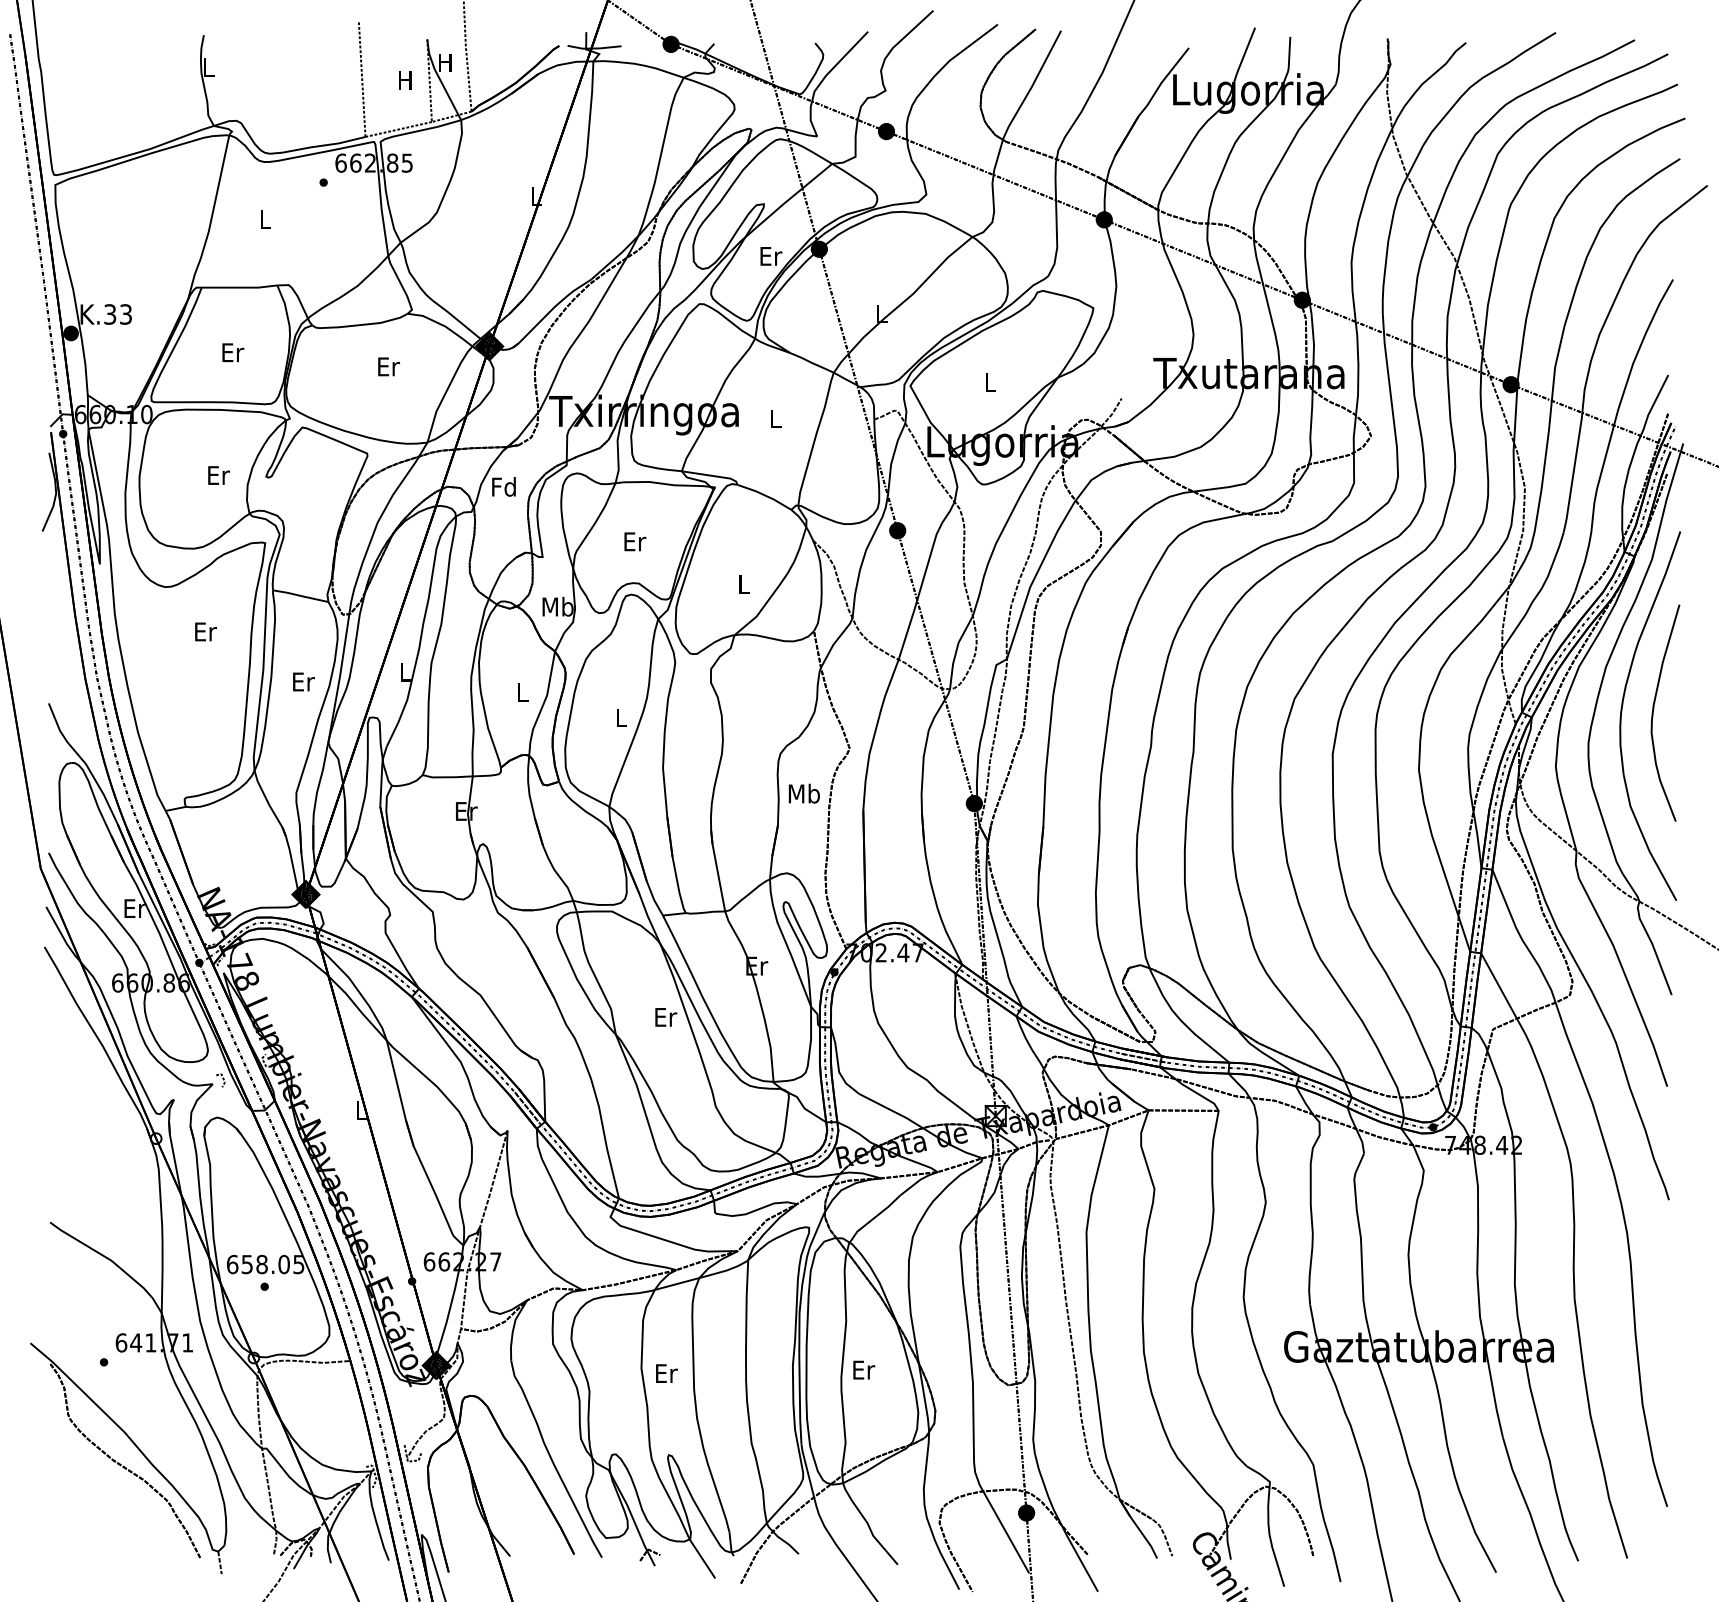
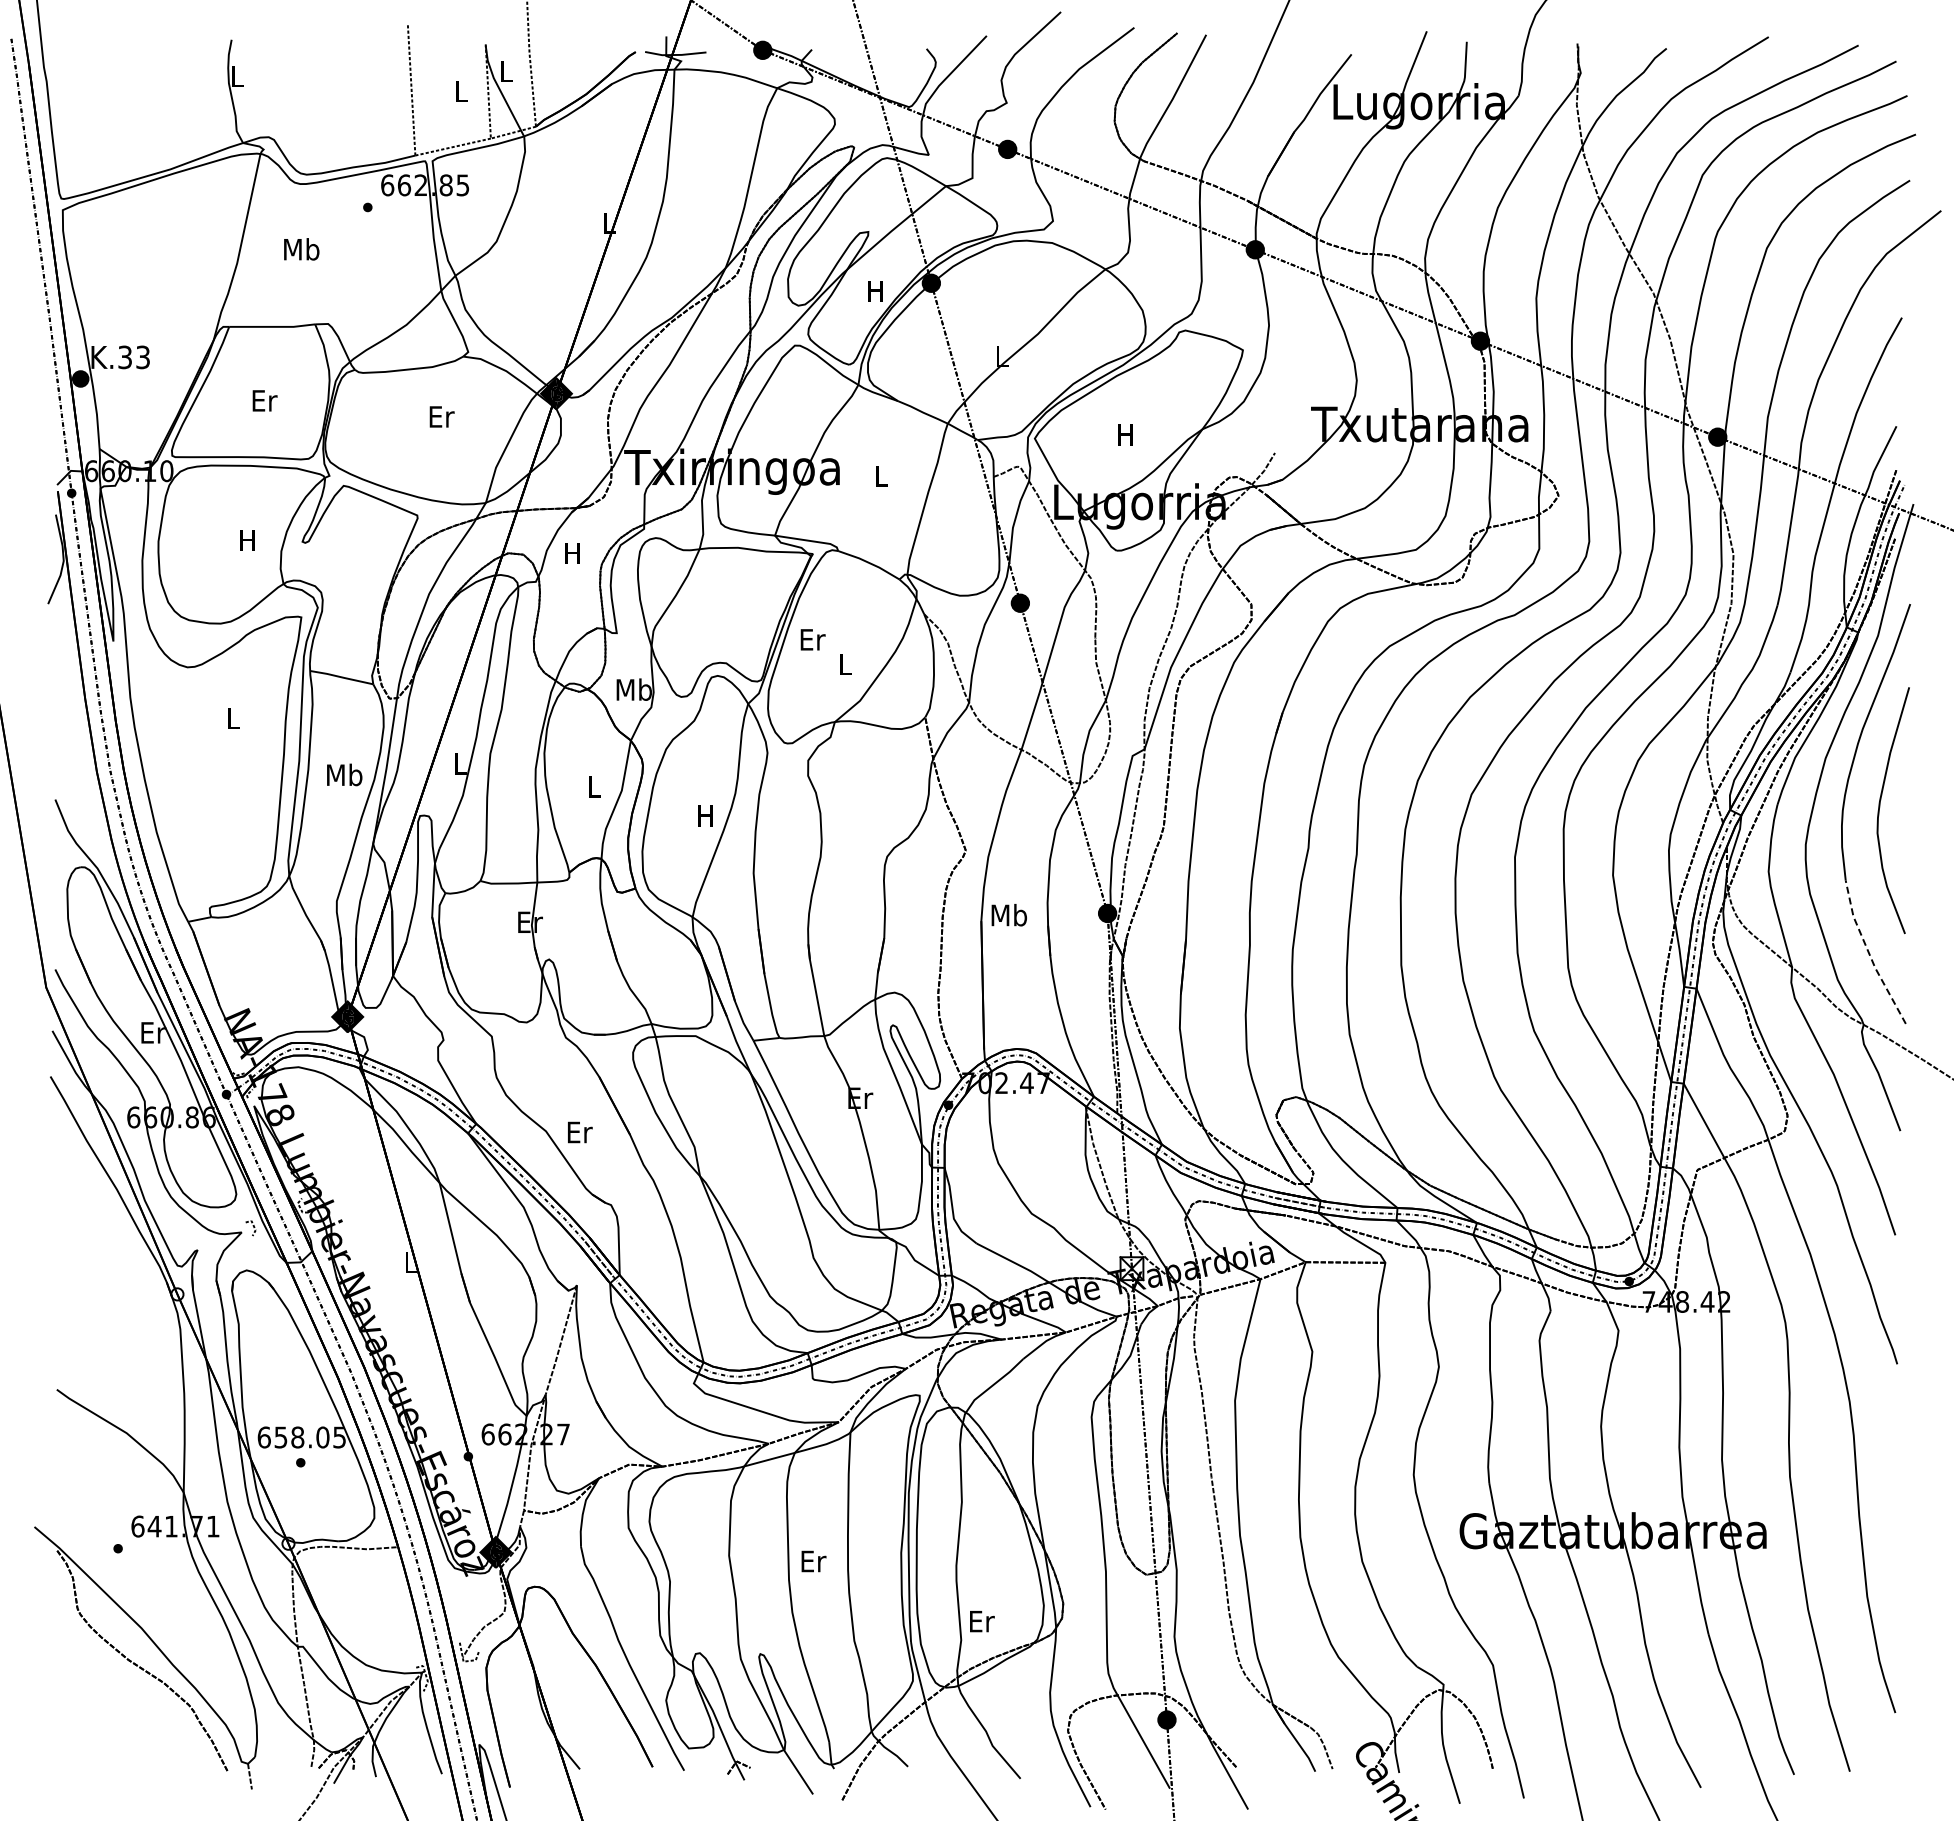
text: (444, 63) -> (505, 71), H -> L
text: (405, 80) -> (460, 91), H -> L
text: (265, 219) -> (301, 249), L -> Mb
text: (771, 255) -> (876, 290), Er -> H
text: (990, 382) -> (1125, 434), L -> H
text: (218, 475) -> (248, 540), Er -> H
text: (503, 486) -> (572, 553), Fd -> H
text: (634, 541) -> (812, 639), moved
text: (205, 631) -> (233, 717), Er -> L
text: (303, 681) -> (344, 774), Er -> Mb
text: (620, 717) -> (705, 815), L -> H
text: (803, 793) -> (1008, 915), moved
line: (1644, 839) -> (1869, 954), solid -> dashed
text: (666, 1017) -> (580, 1132), moved
text: (864, 1370) -> (982, 1621), moved
text: (666, 1373) -> (813, 1561), moved

